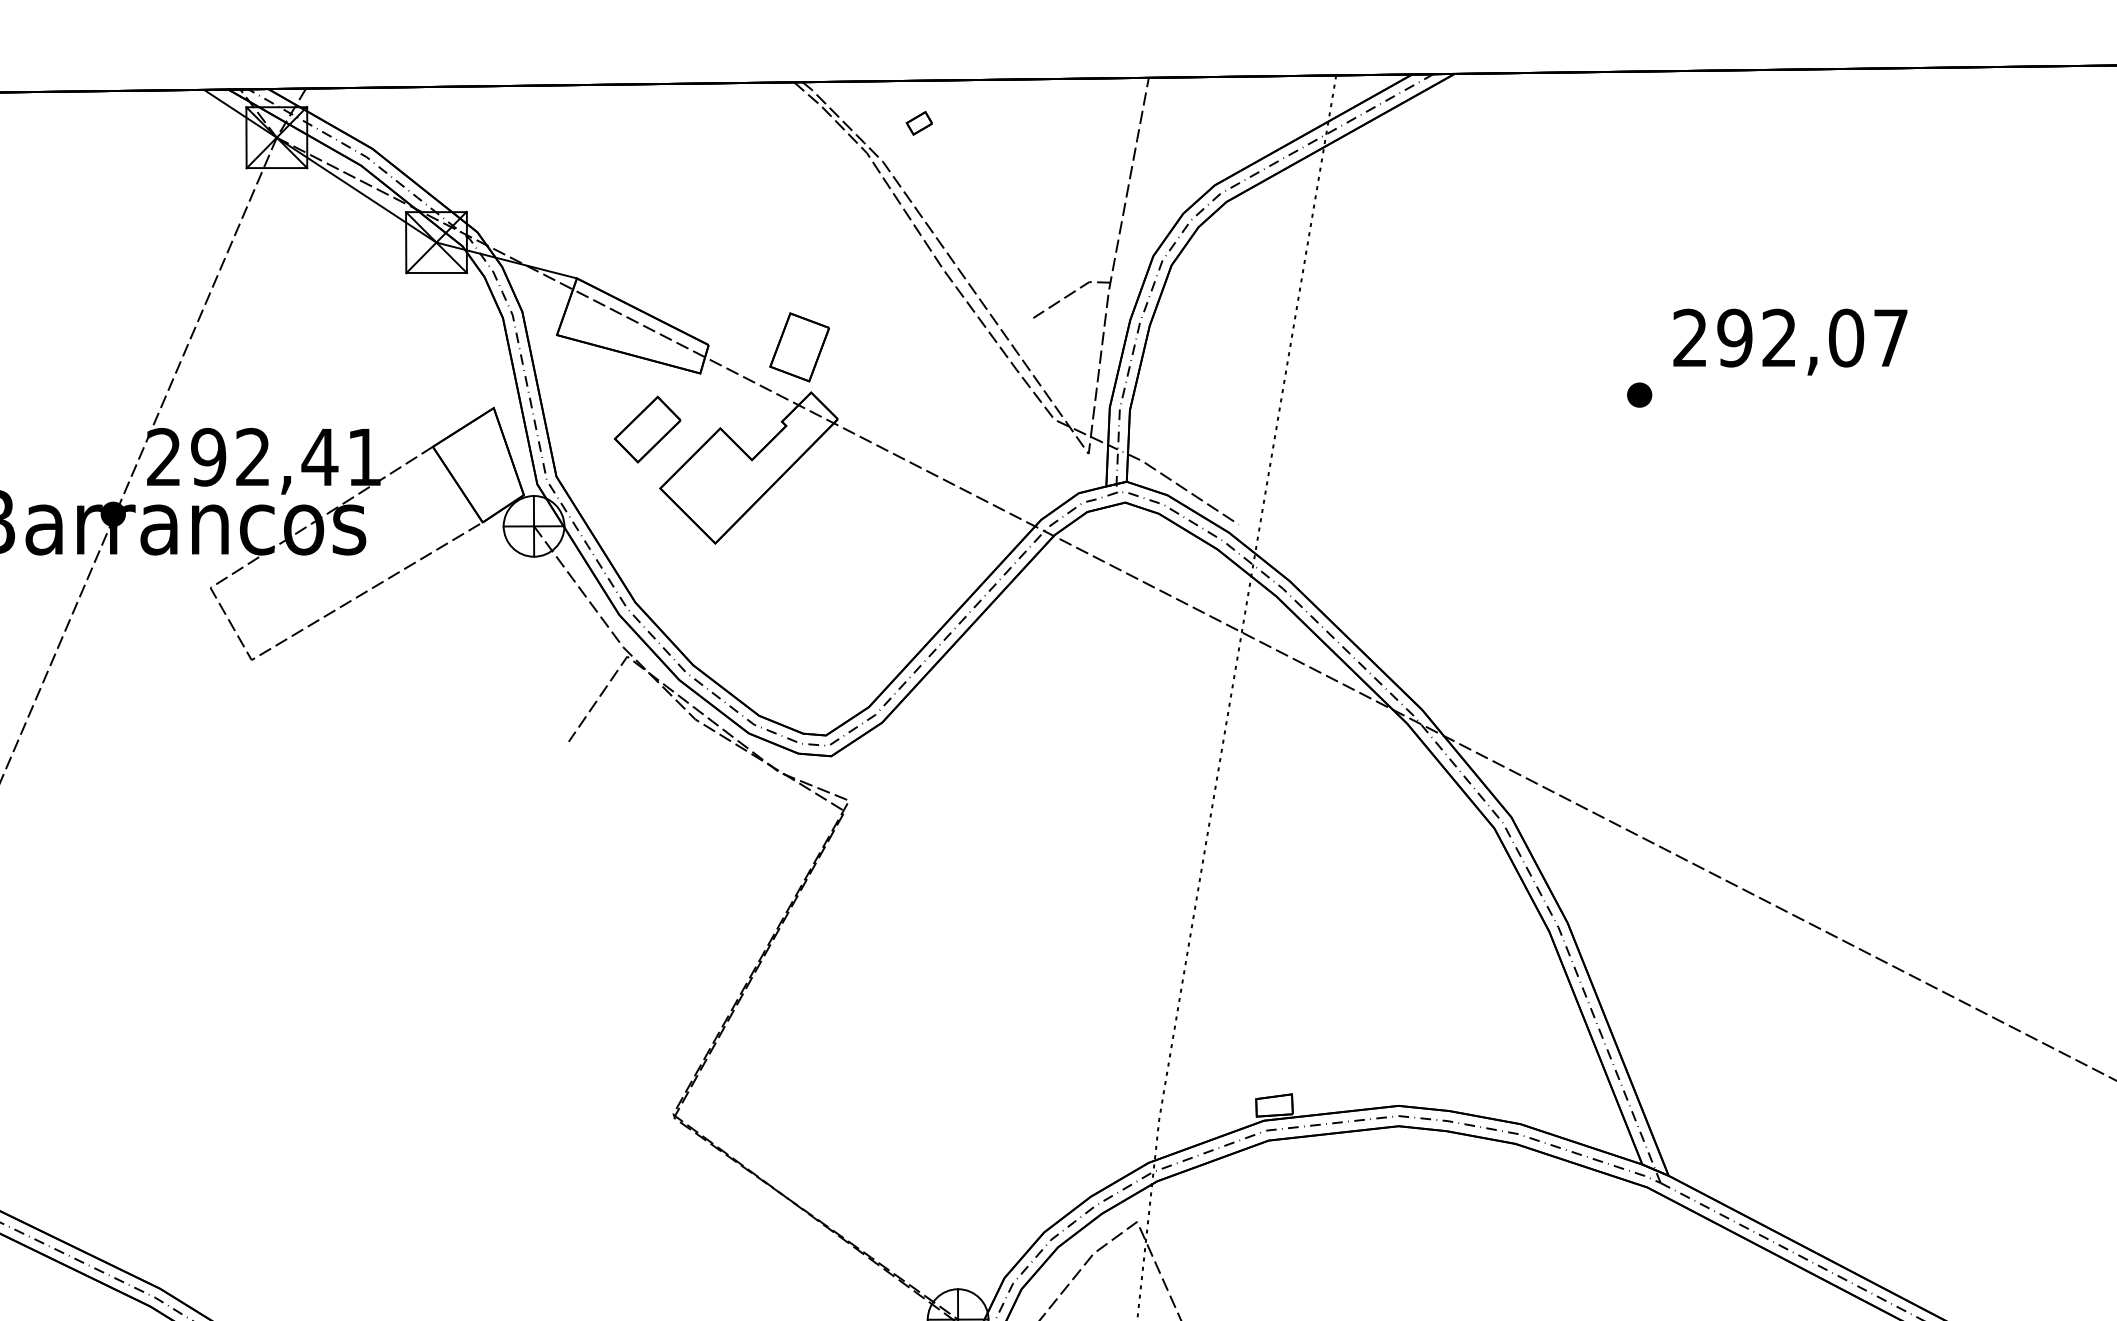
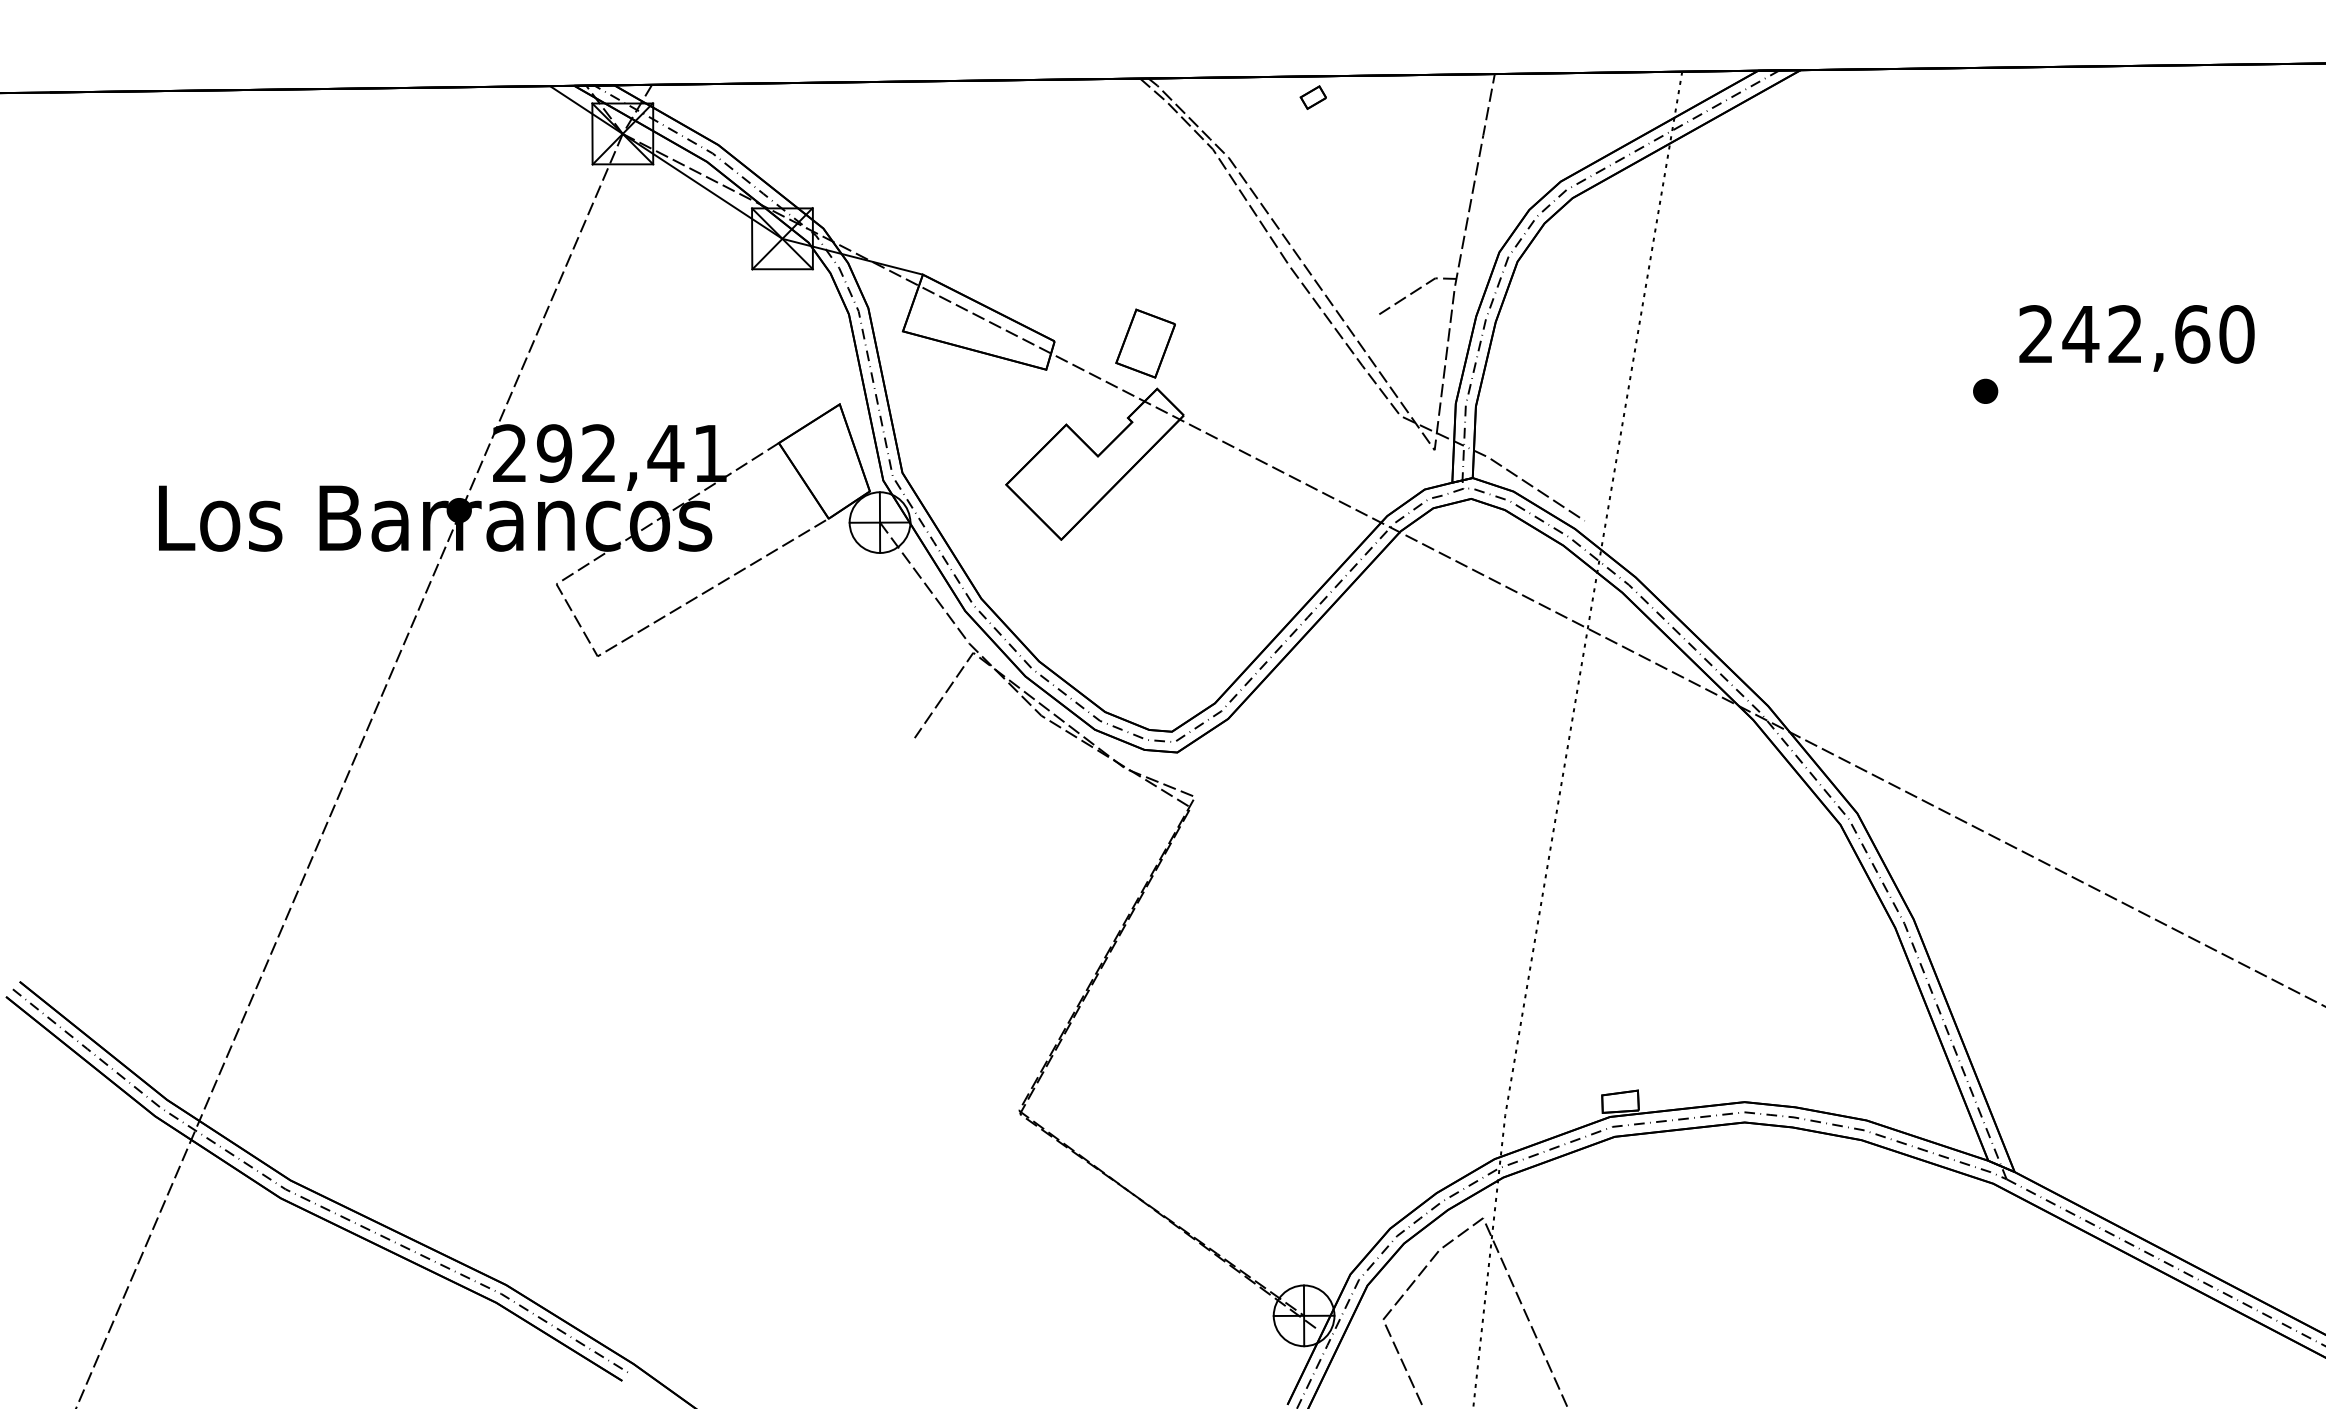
part: (918, 123) -> (1312, 97), moved
text: (1812, 338) -> (2158, 334), 292,07 -> 242,60
part: (647, 429) -> (993, 425), removed

